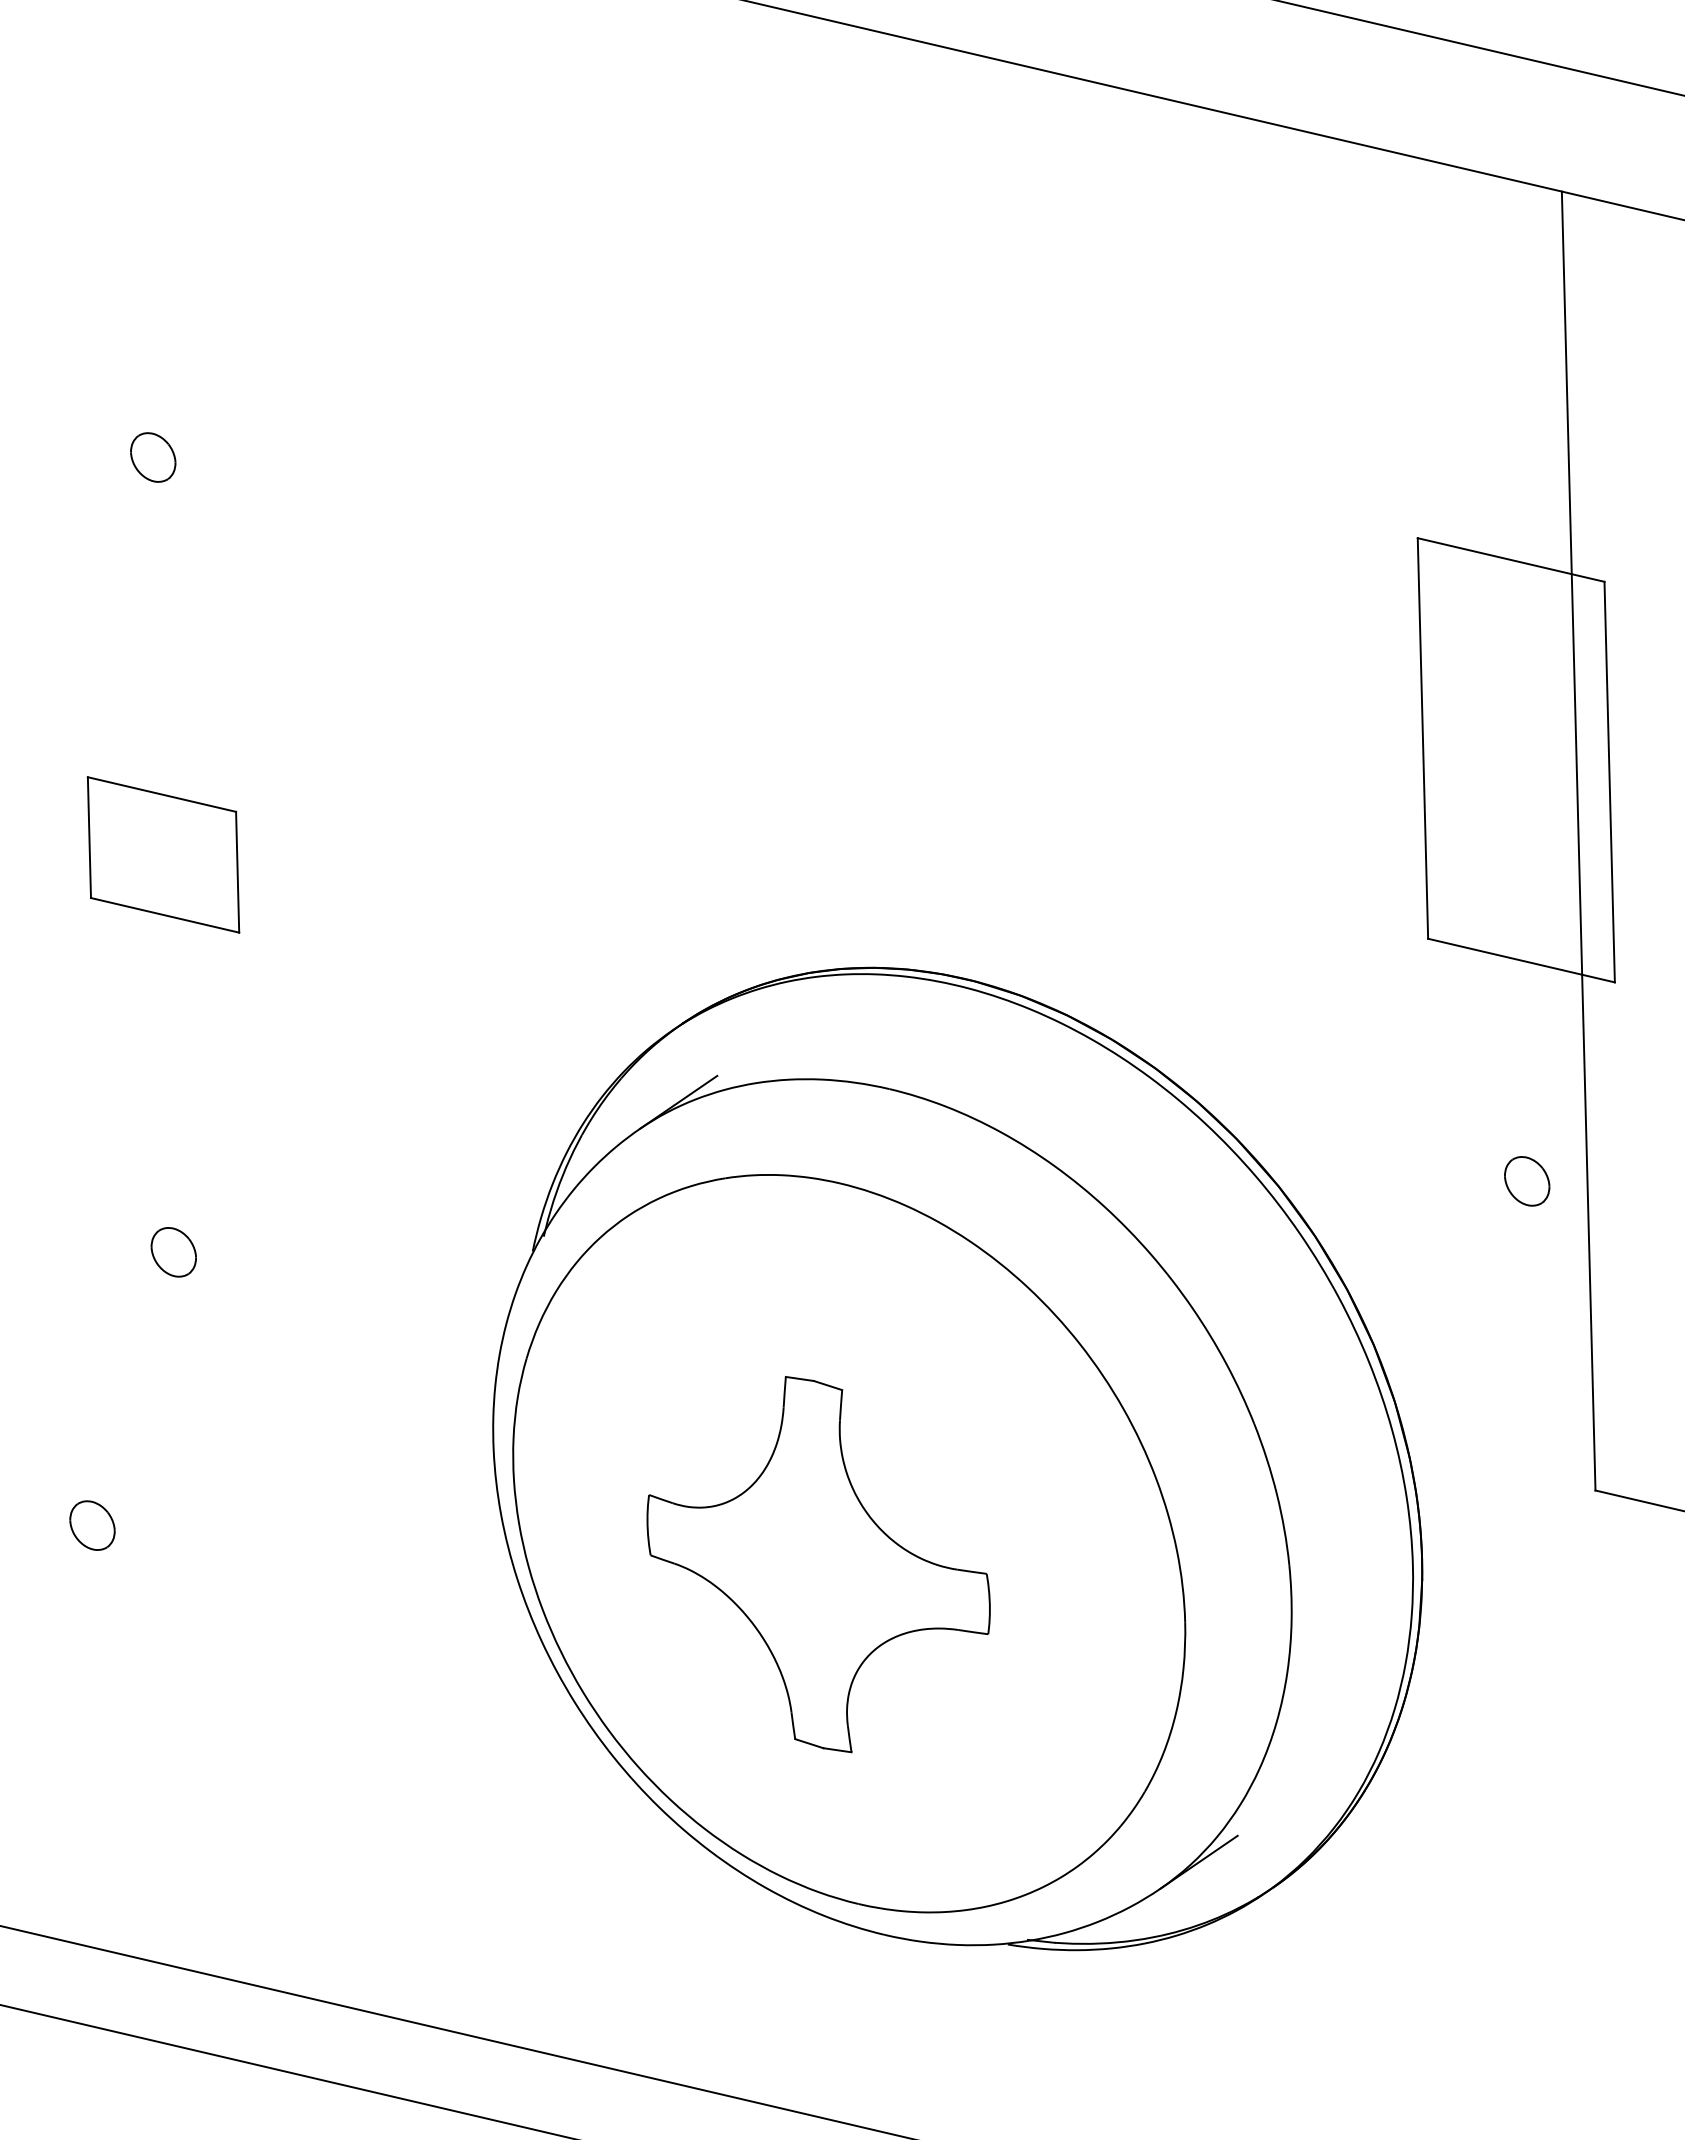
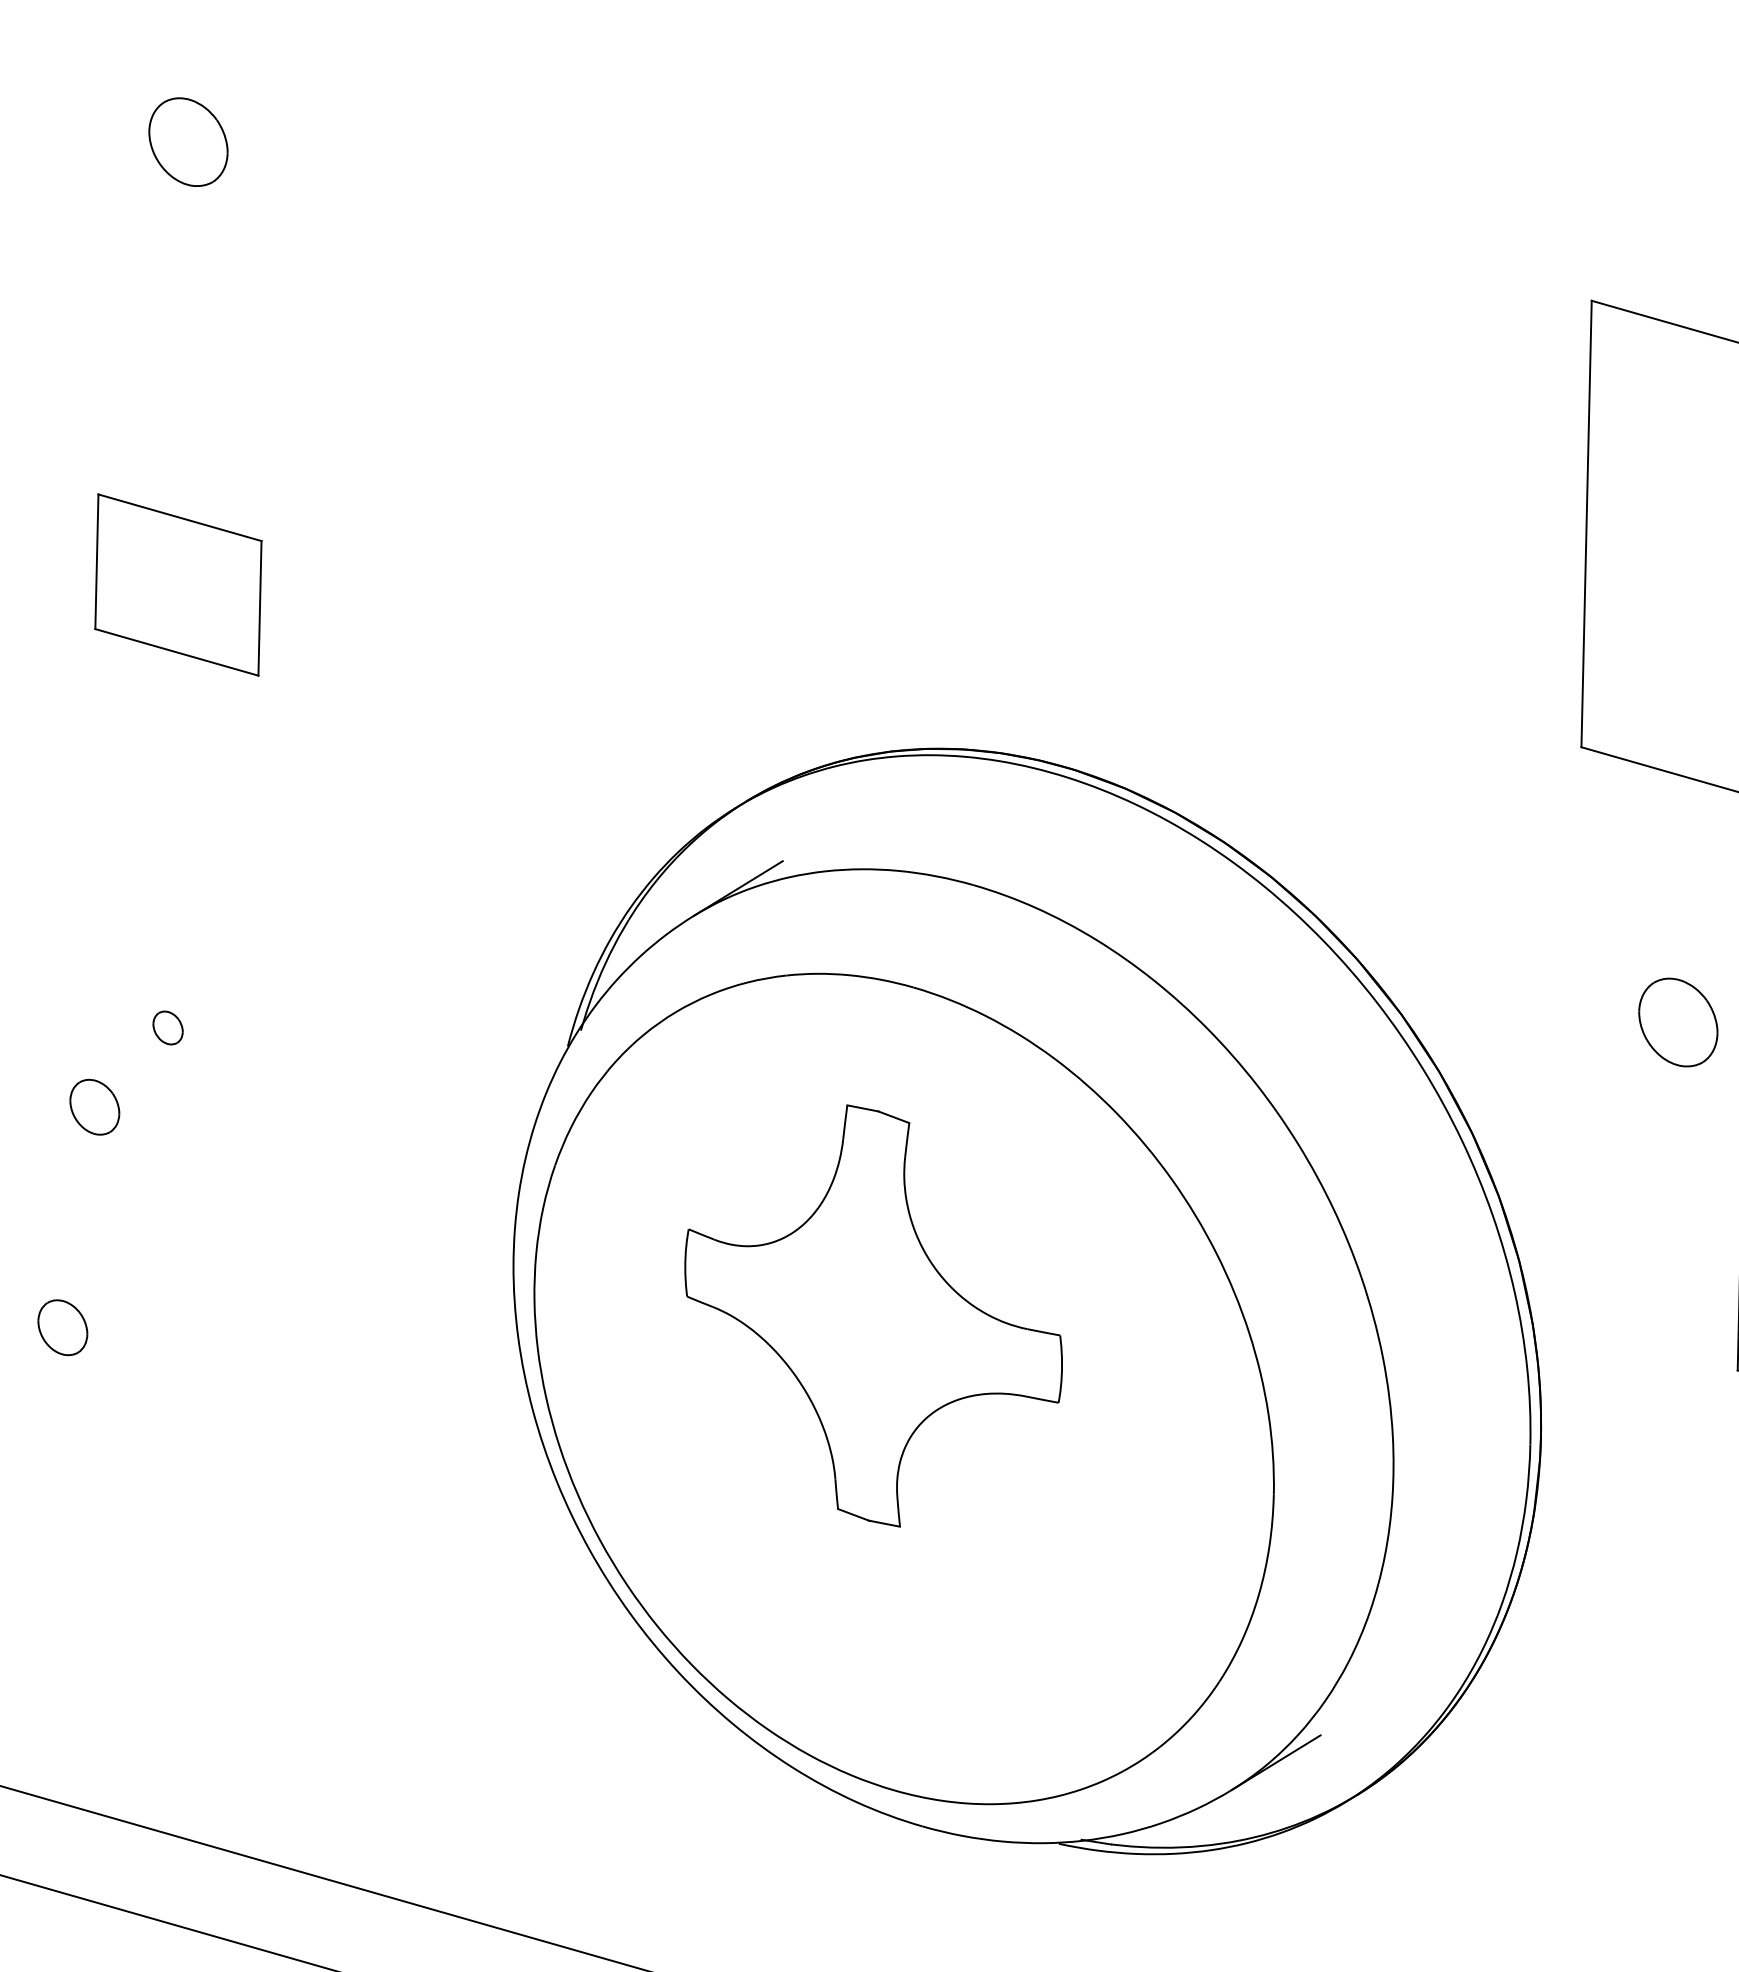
part: (153, 457) -> (188, 142), size x1.6
part: (1527, 1181) -> (1678, 1022), size x1.6
part: (173, 1252) -> (167, 1028), size x0.6
part: (111, 1326) -> (94, 1107), added
part: (818, 1564) -> (873, 1315), moved

